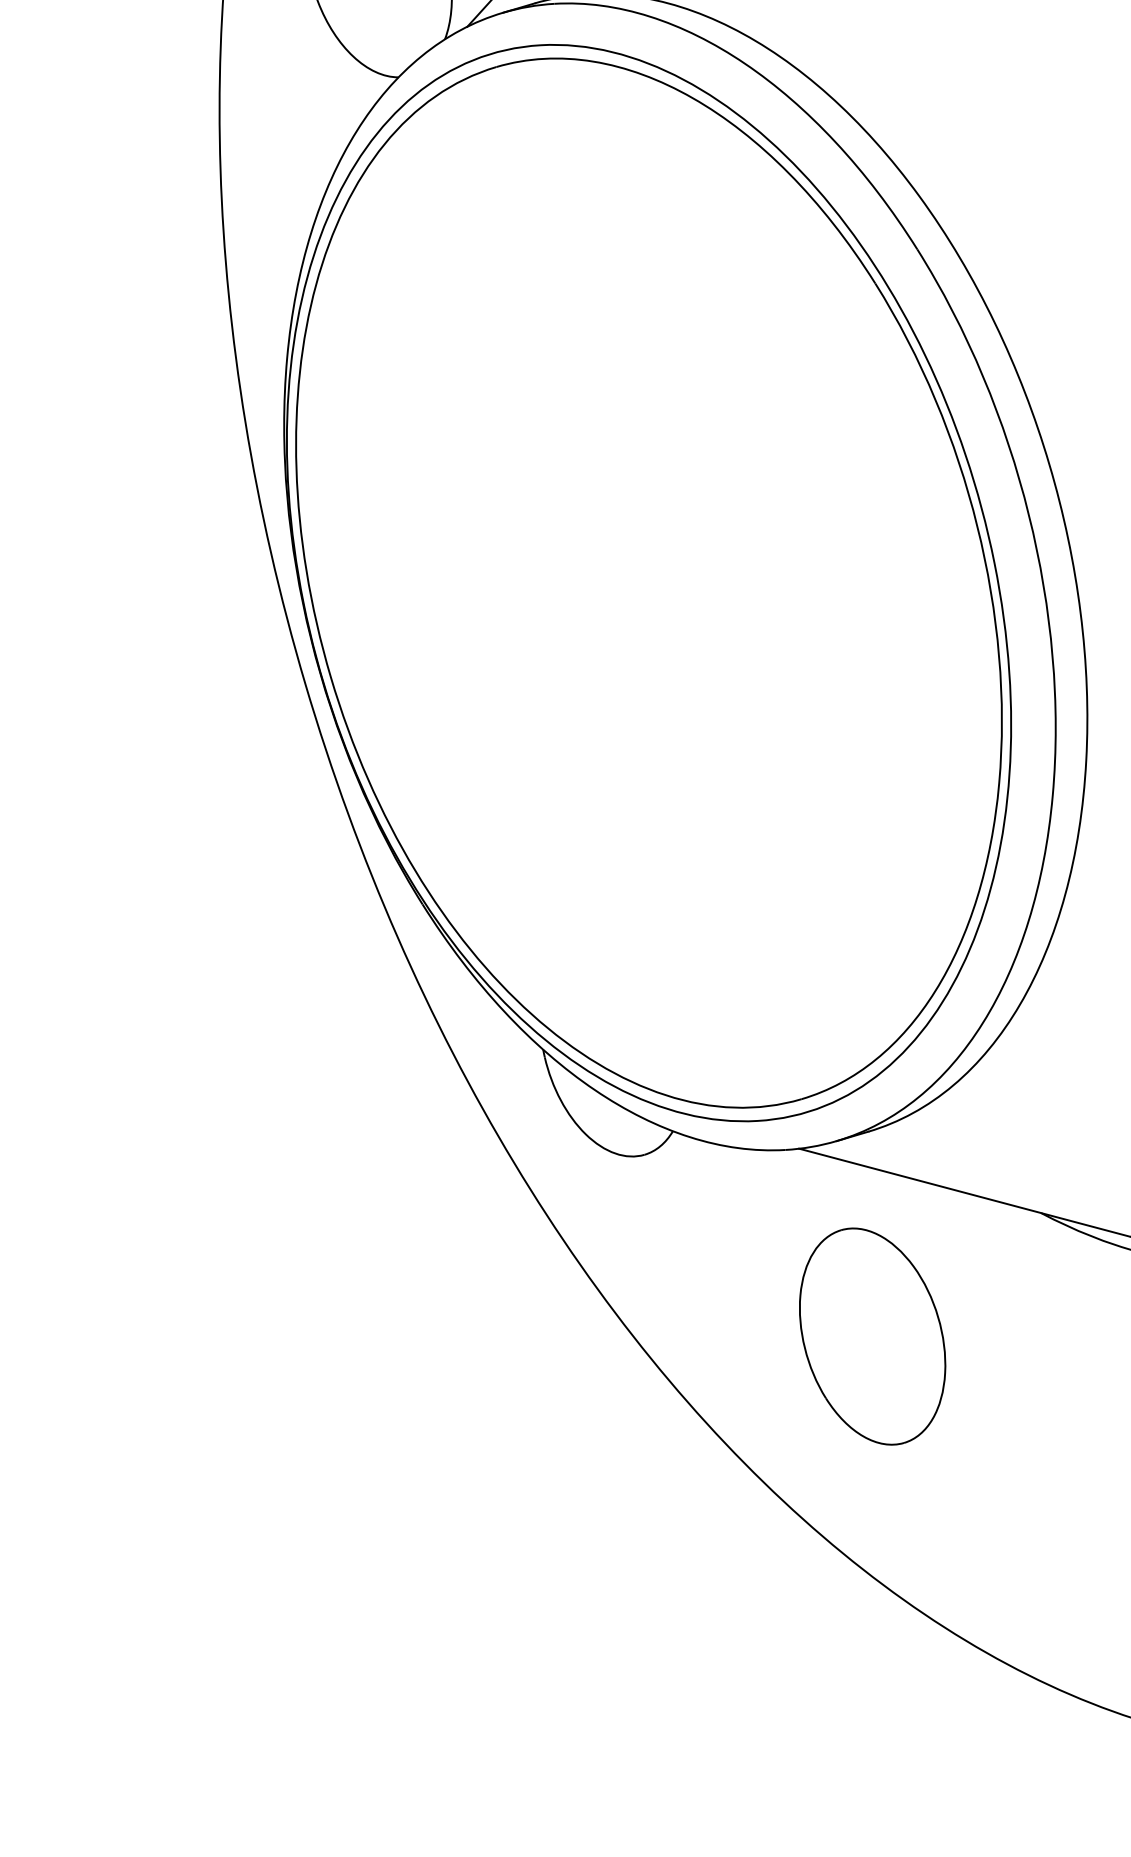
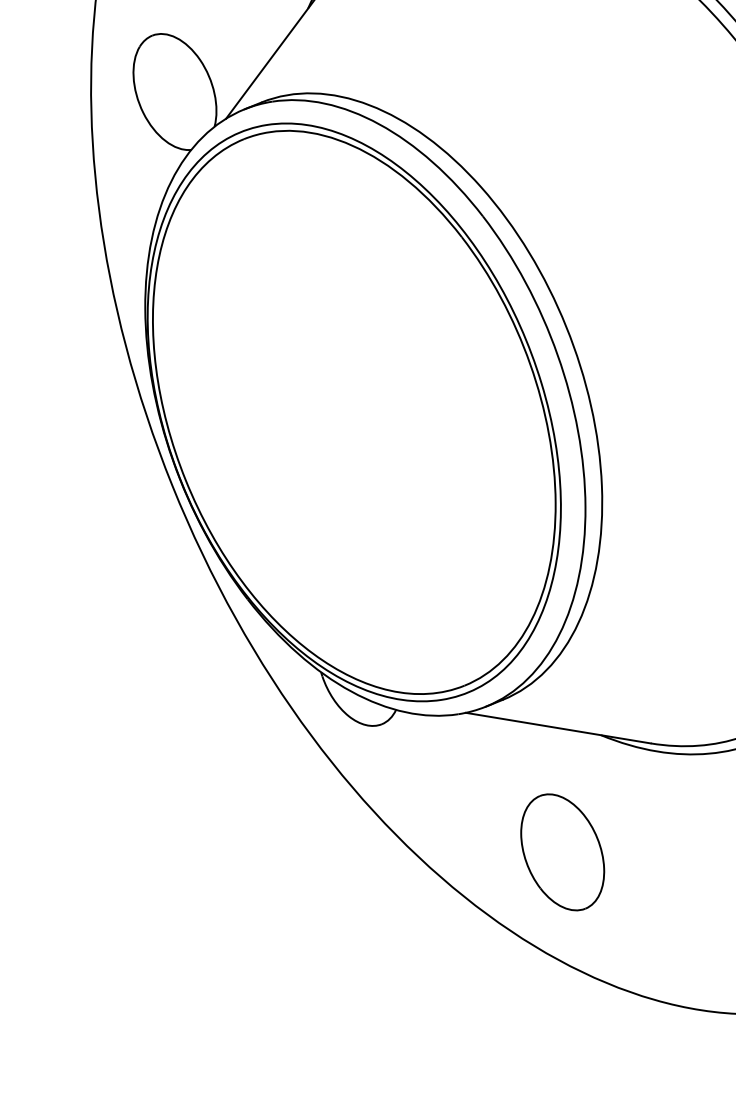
part: (872, 1336) -> (562, 852), moved

